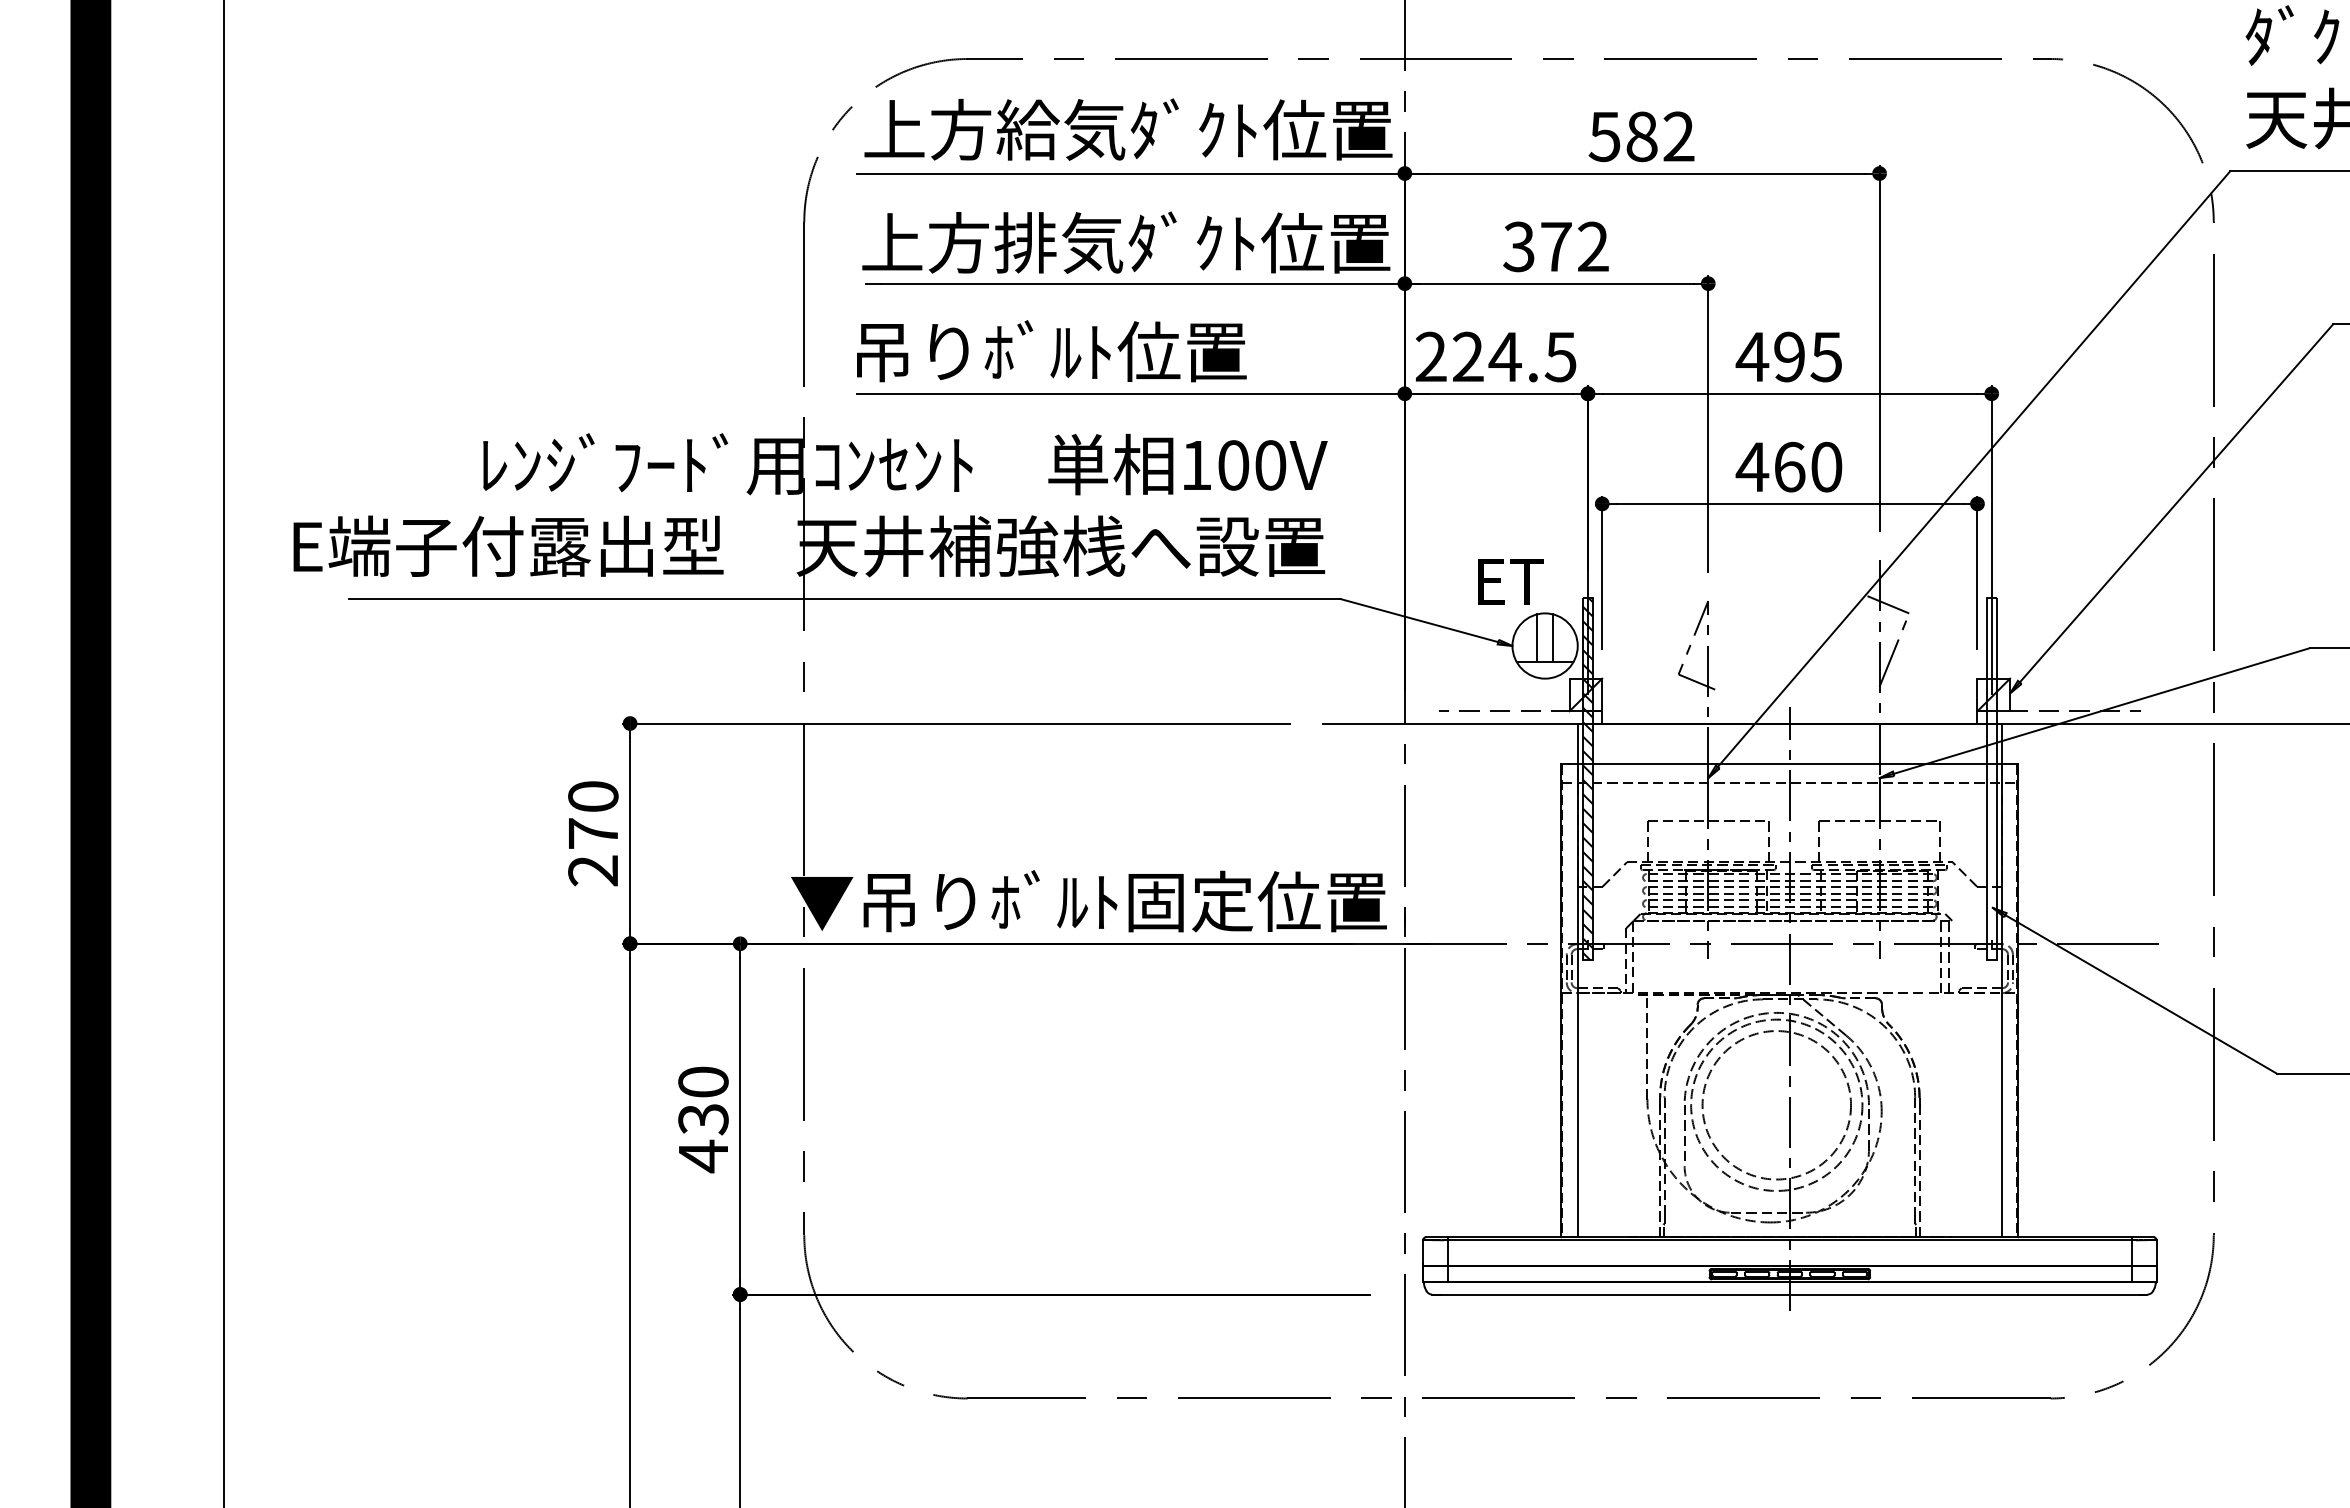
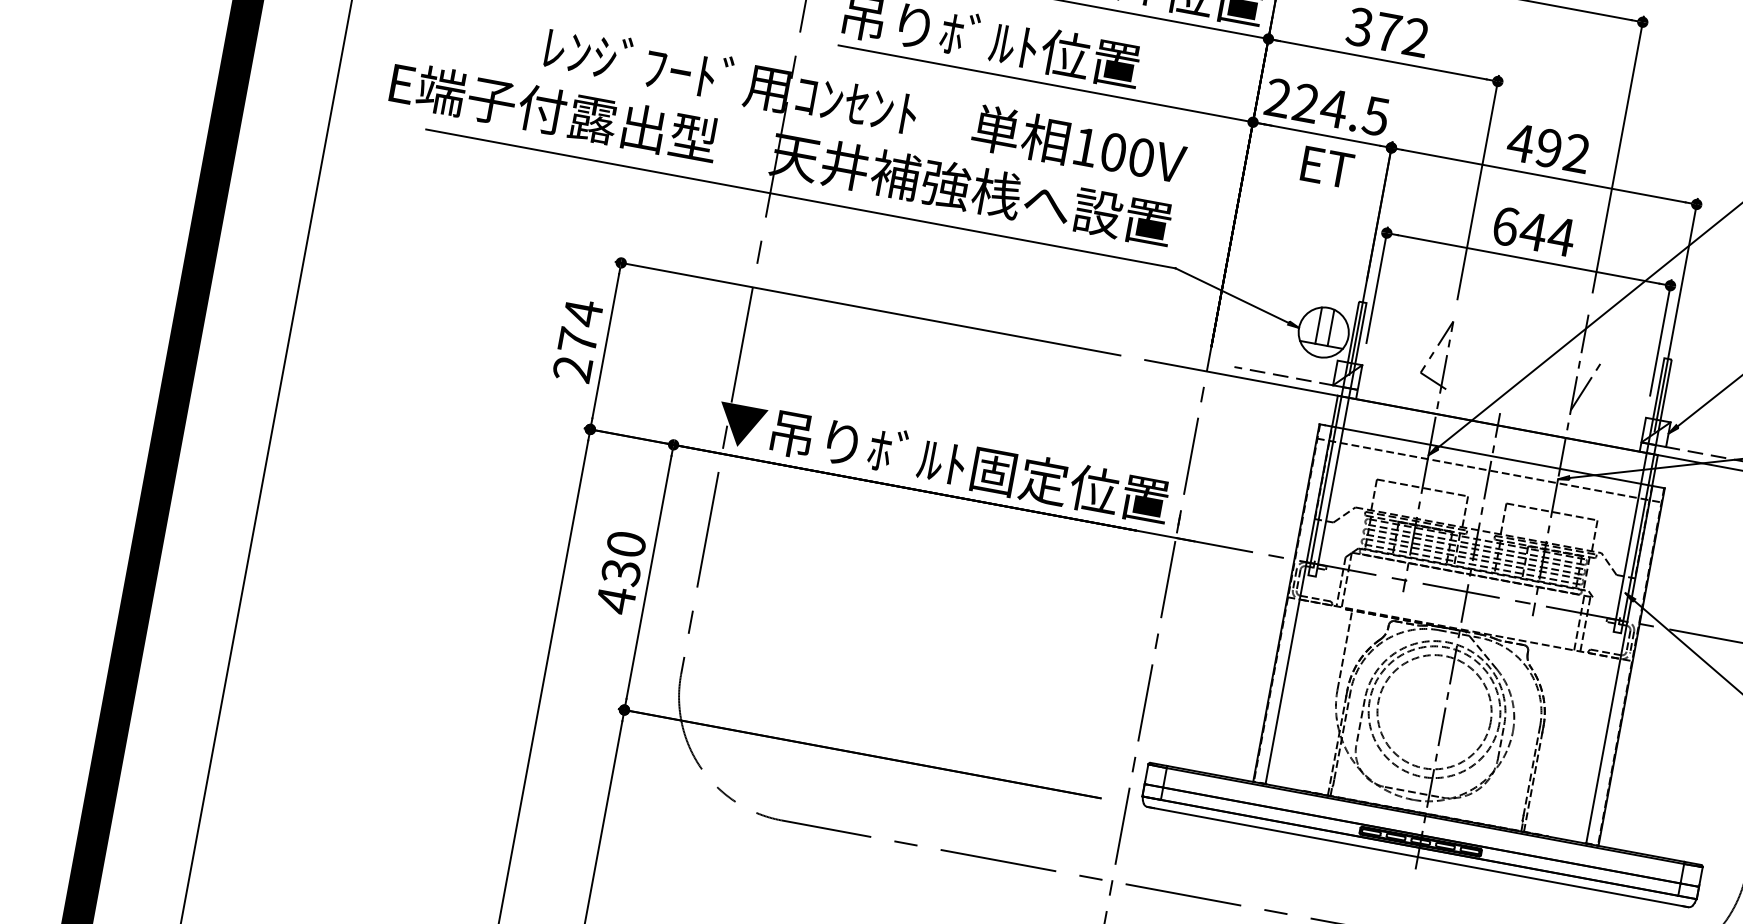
text: (1826, 356) -> (1577, 153), 495 -> 492
text: (1789, 466) -> (1533, 231), 460 -> 644
text: (1510, 581) -> (1327, 167), moved
line: (1888, 604) -> (1589, 349), removed
hatch: (1587, 779) -> (1337, 439), removed
text: (593, 796) -> (583, 312), 270 -> 274

